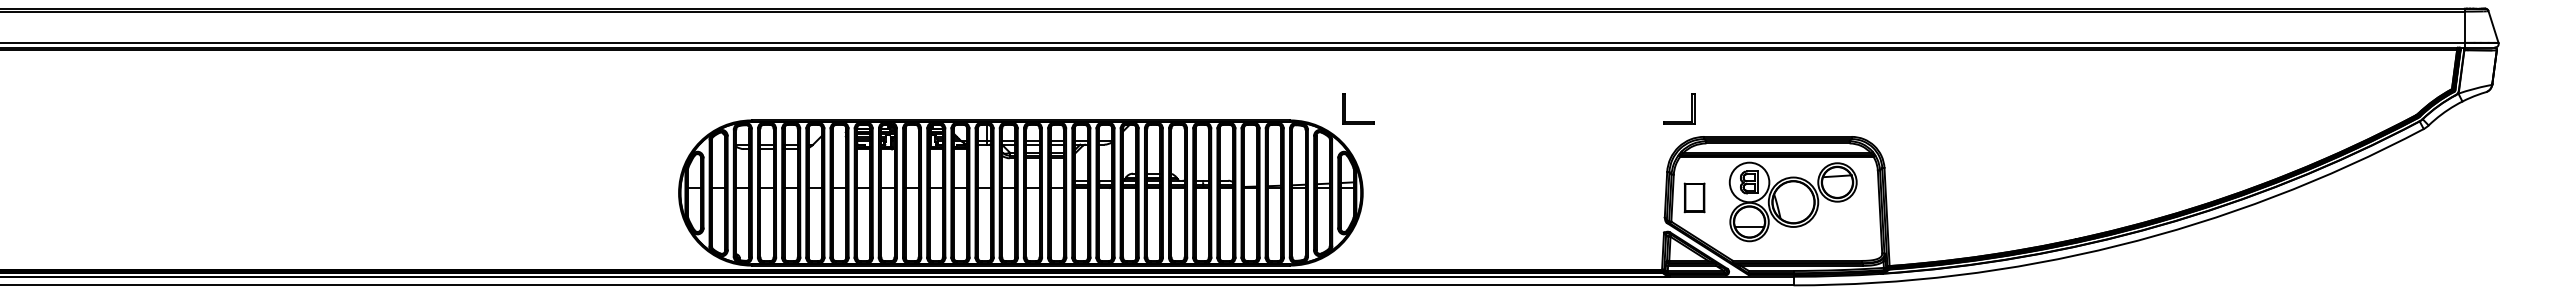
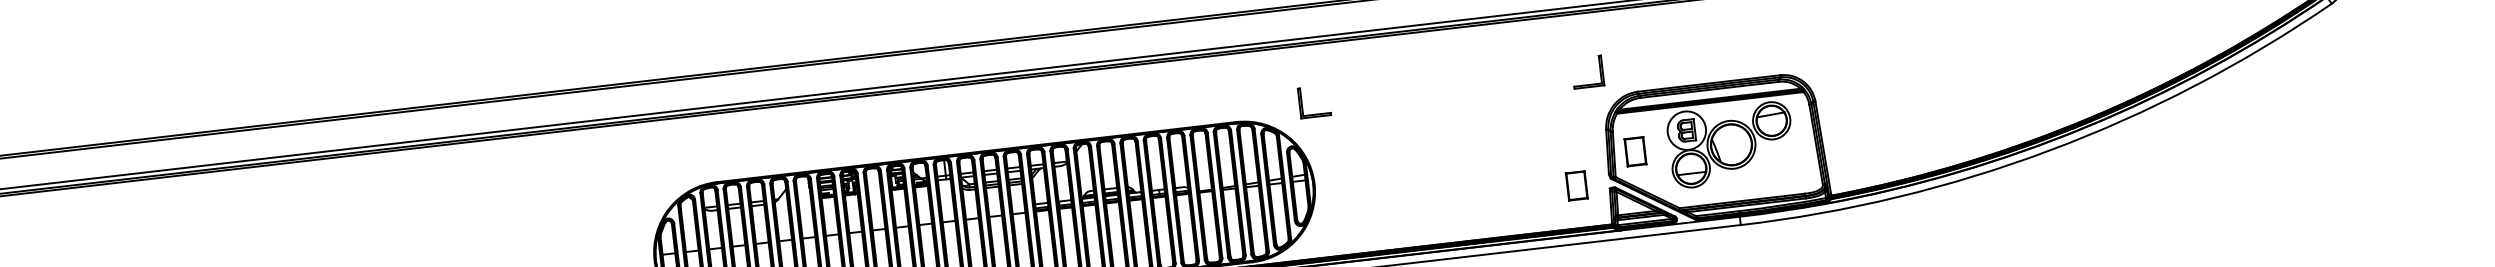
part: (1345, 108) -> (1302, 102), moved
part: (1691, 108) -> (1599, 70), moved
part: (1630, 225) -> (1576, 185), added

